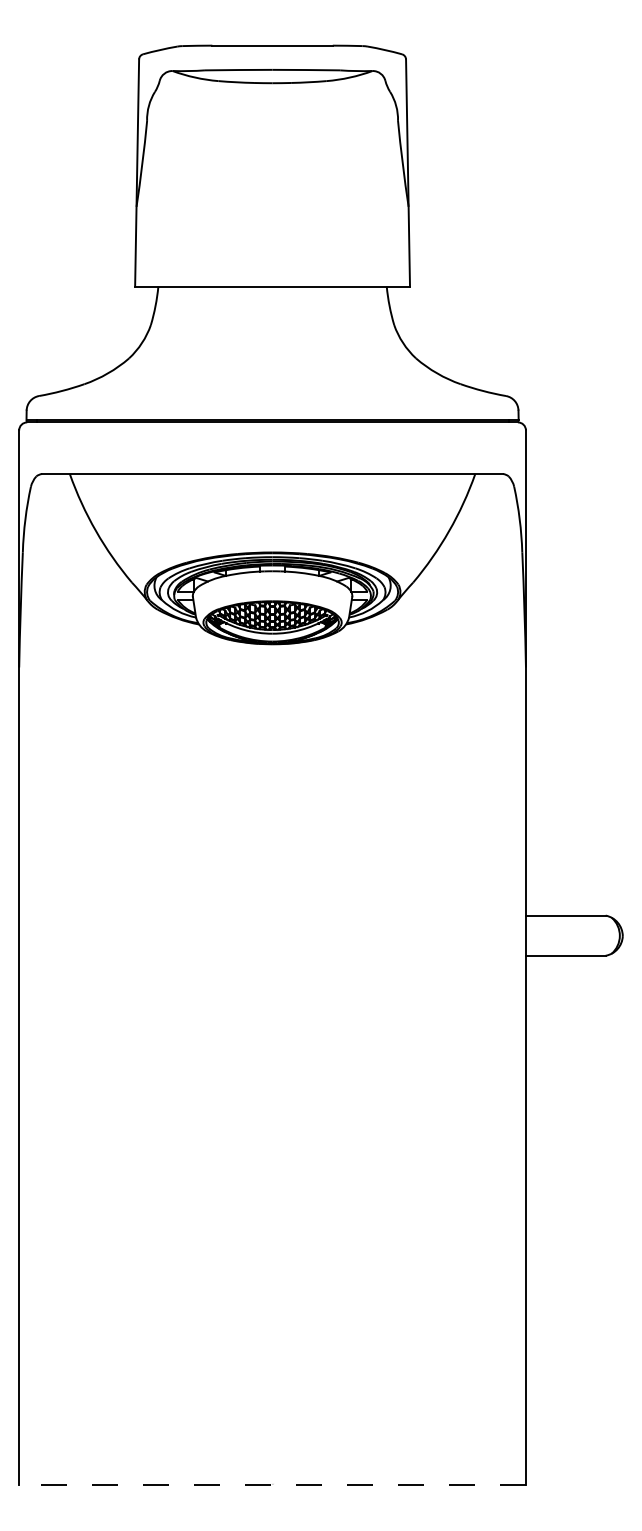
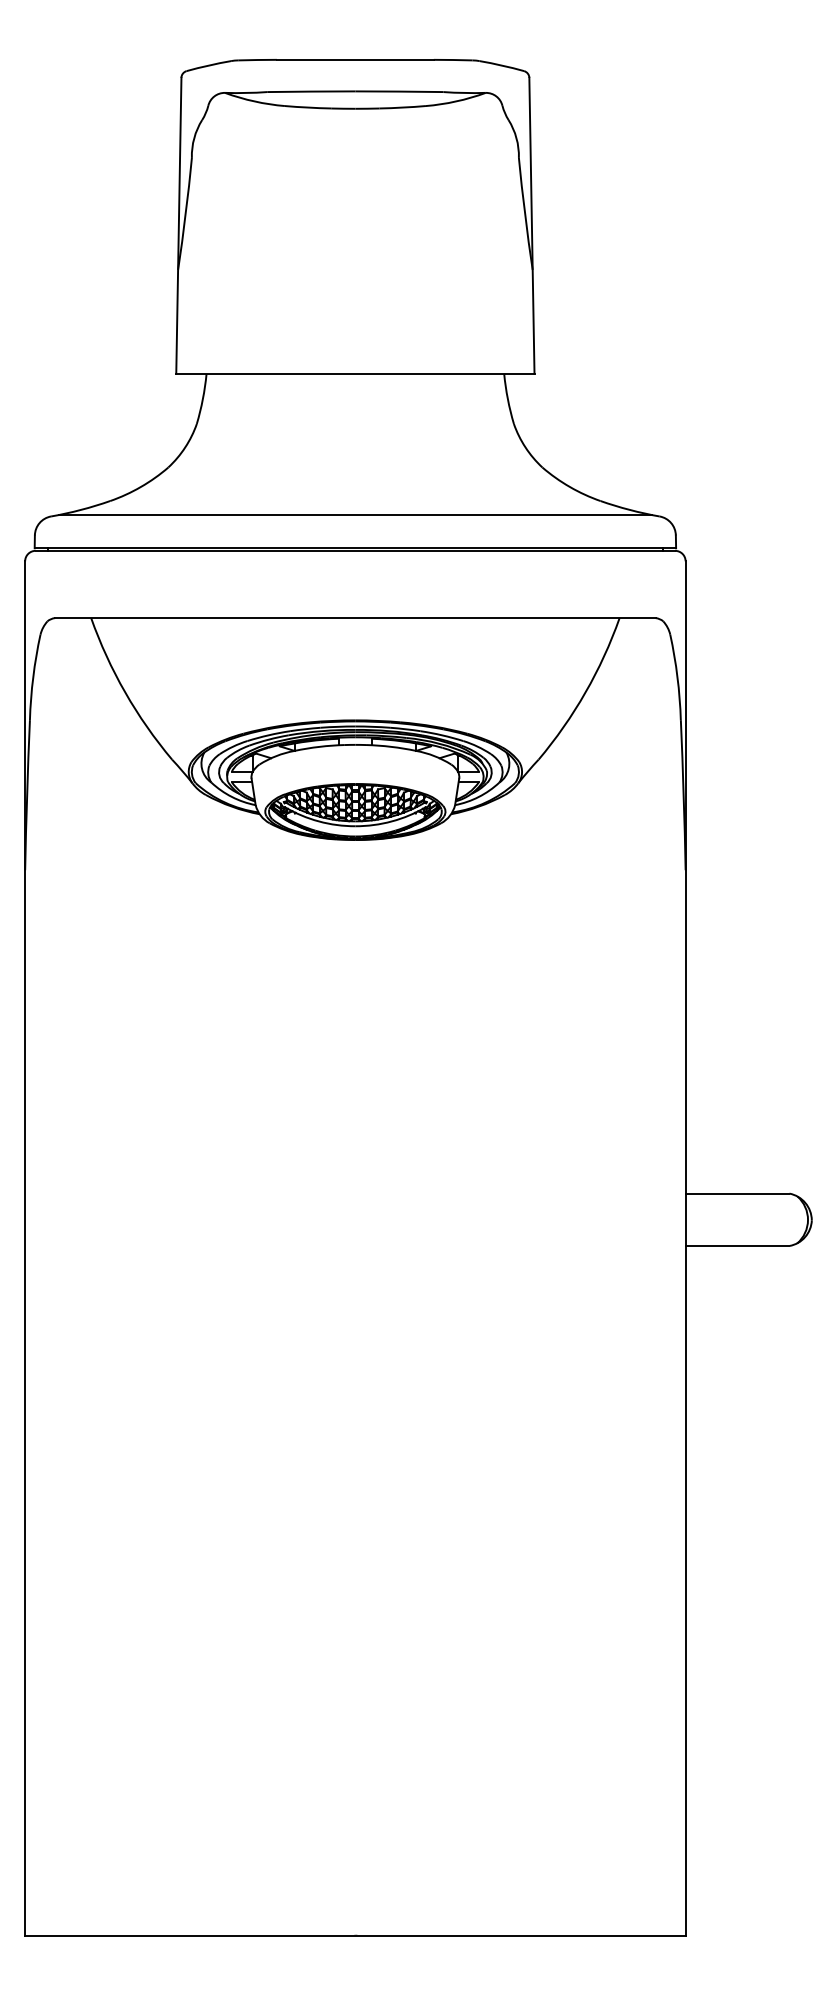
line: (272, 394) -> (355, 514), added
line: (271, 1485) -> (354, 1936), dashed -> solid

